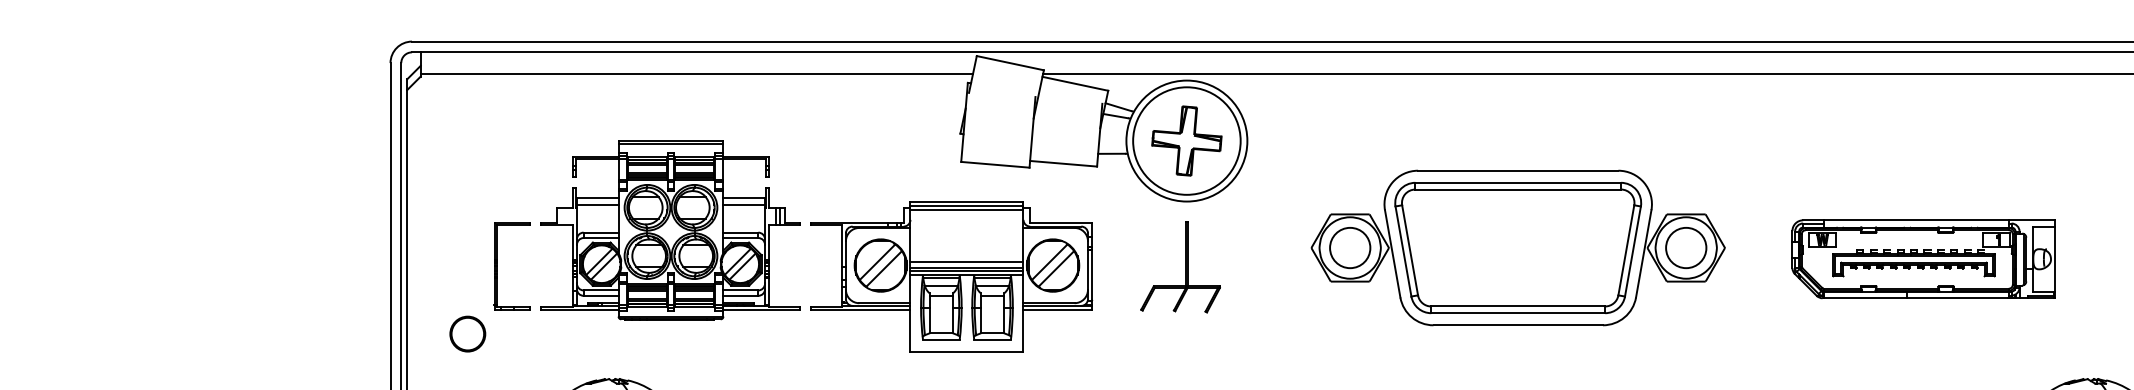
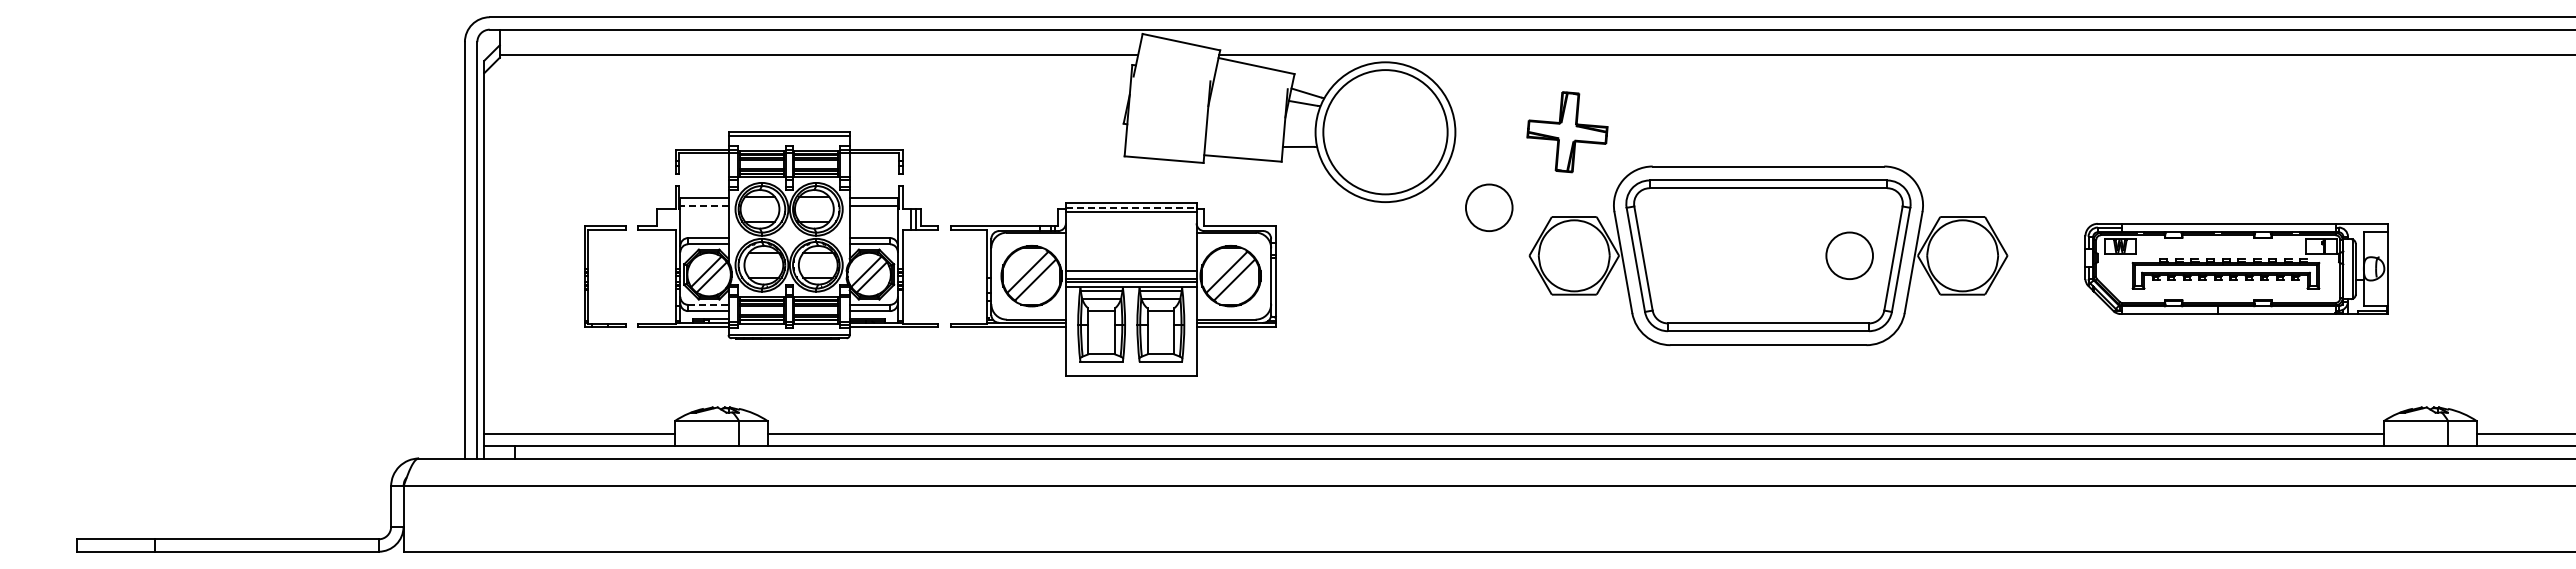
part: (1186, 141) -> (1567, 132), moved
line: (596, 205) -> (703, 206), solid -> dashed
line: (967, 206) -> (1131, 207), solid -> dashed
circle: (1350, 247) -> (1489, 207), moved
circle: (1686, 247) -> (1849, 255), moved
part: (1186, 266) -> (1384, 277), removed
line: (601, 290) -> (708, 304), solid -> dashed
circle: (468, 334) -> (554, 355), removed

